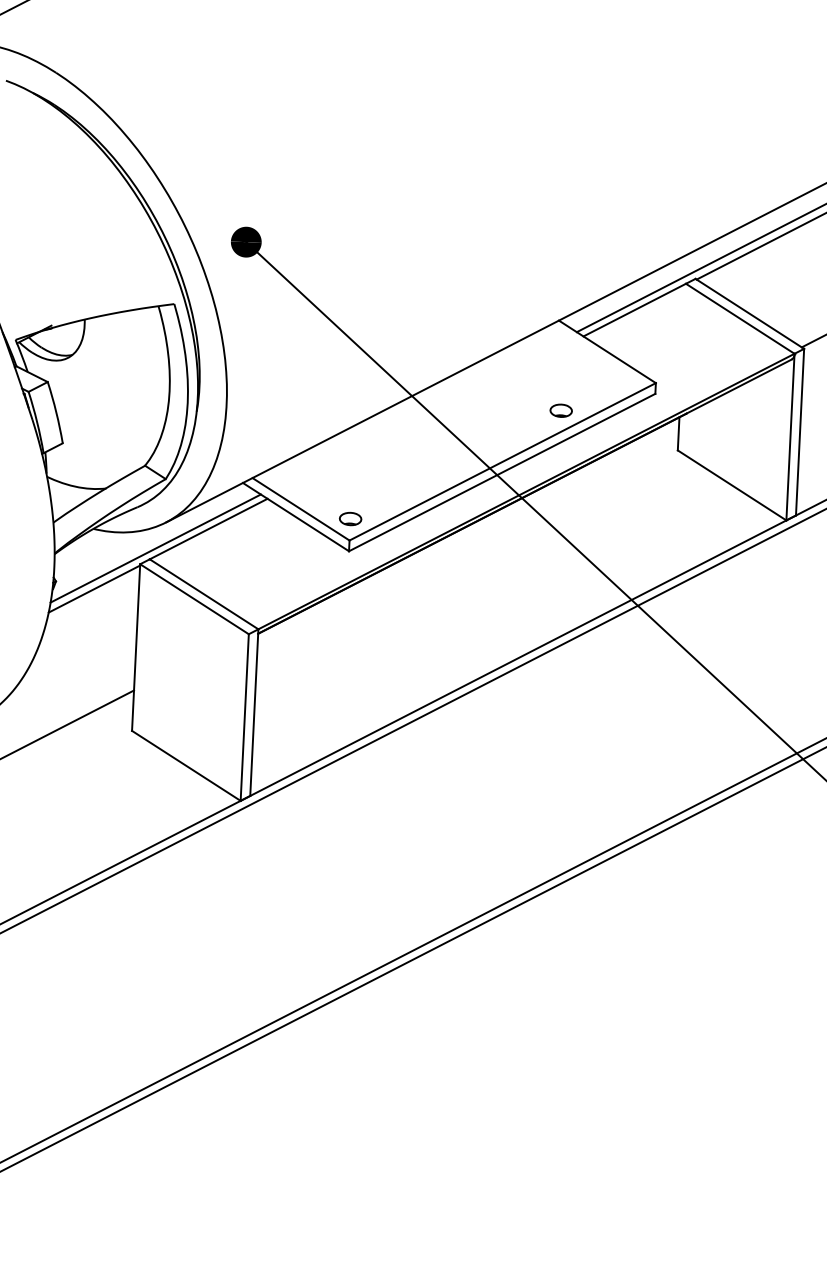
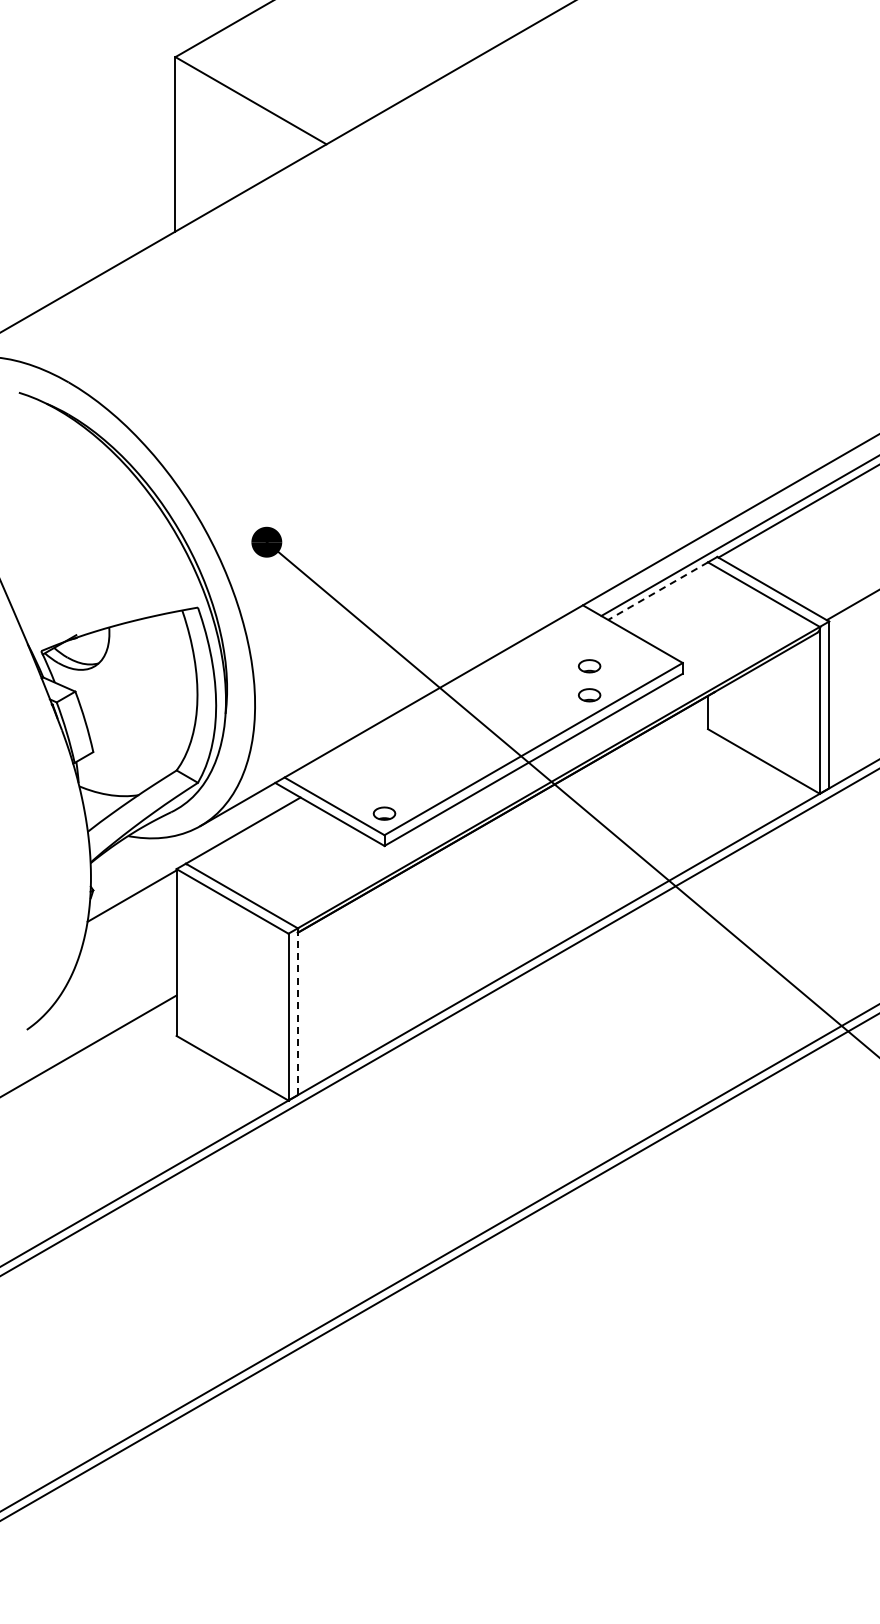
line: (635, 310) -> (658, 591), solid -> dashed
part: (562, 382) -> (589, 666), added
line: (154, 548) -> (190, 852), removed
line: (254, 712) -> (297, 1011), solid -> dashed

